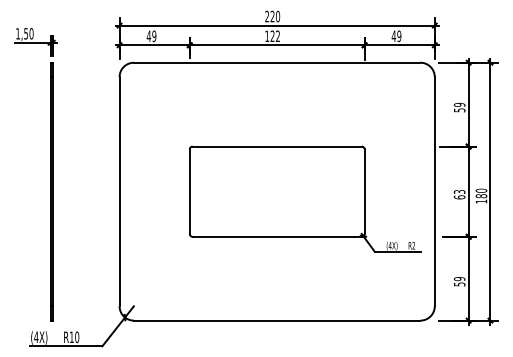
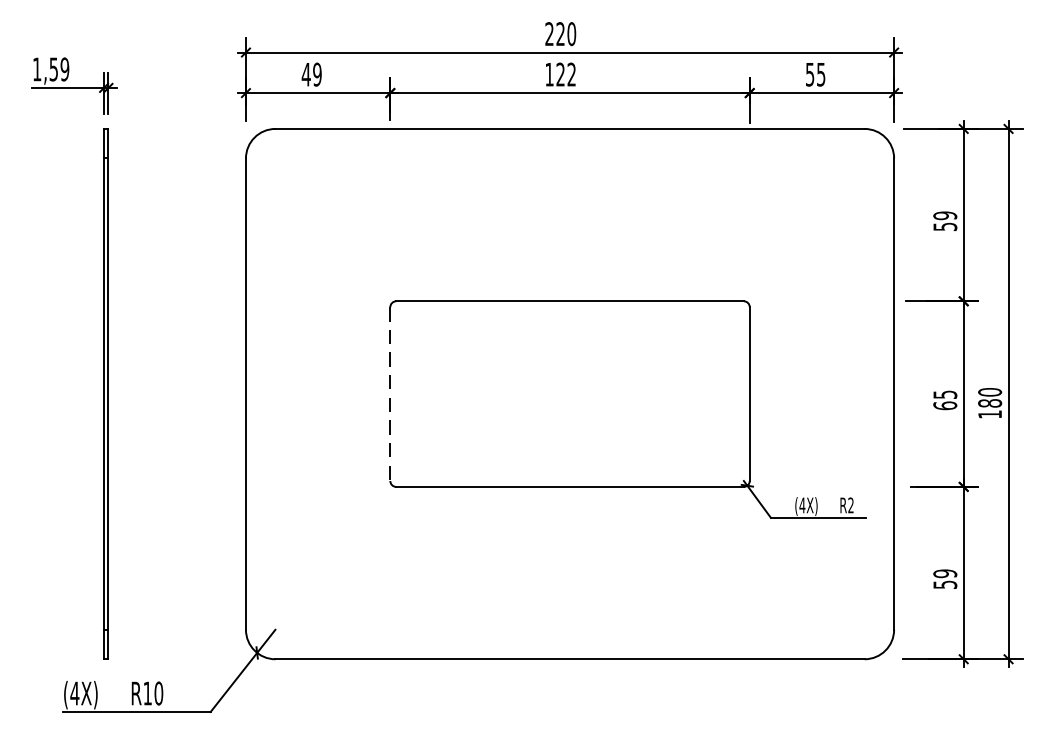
text: (31, 33) -> (64, 68), 1,50 -> 1,59
text: (396, 36) -> (815, 75), 49 -> 55
text: (458, 191) -> (942, 393), 63 -> 65
line: (189, 192) -> (389, 395), solid -> dashed

